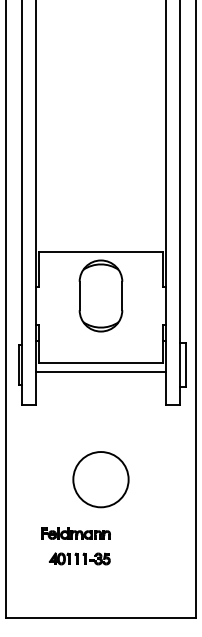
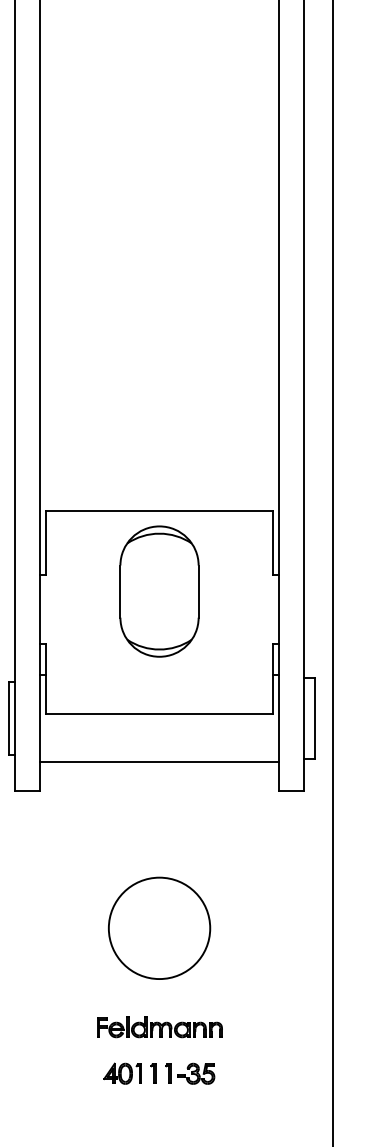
line: (100, 371) -> (158, 761), moved
part: (75, 533) -> (158, 1027), moved
part: (79, 558) -> (158, 1072), moved

